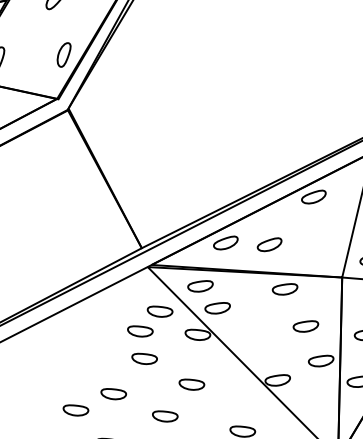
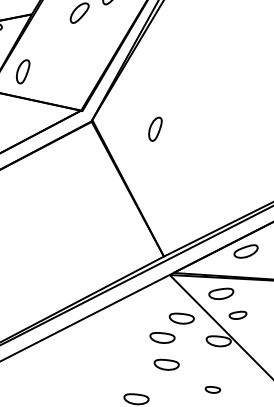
part: (63, 54) -> (154, 128), moved
part: (217, 308) -> (237, 315), size x0.7
part: (191, 384) -> (212, 389), size x0.6

